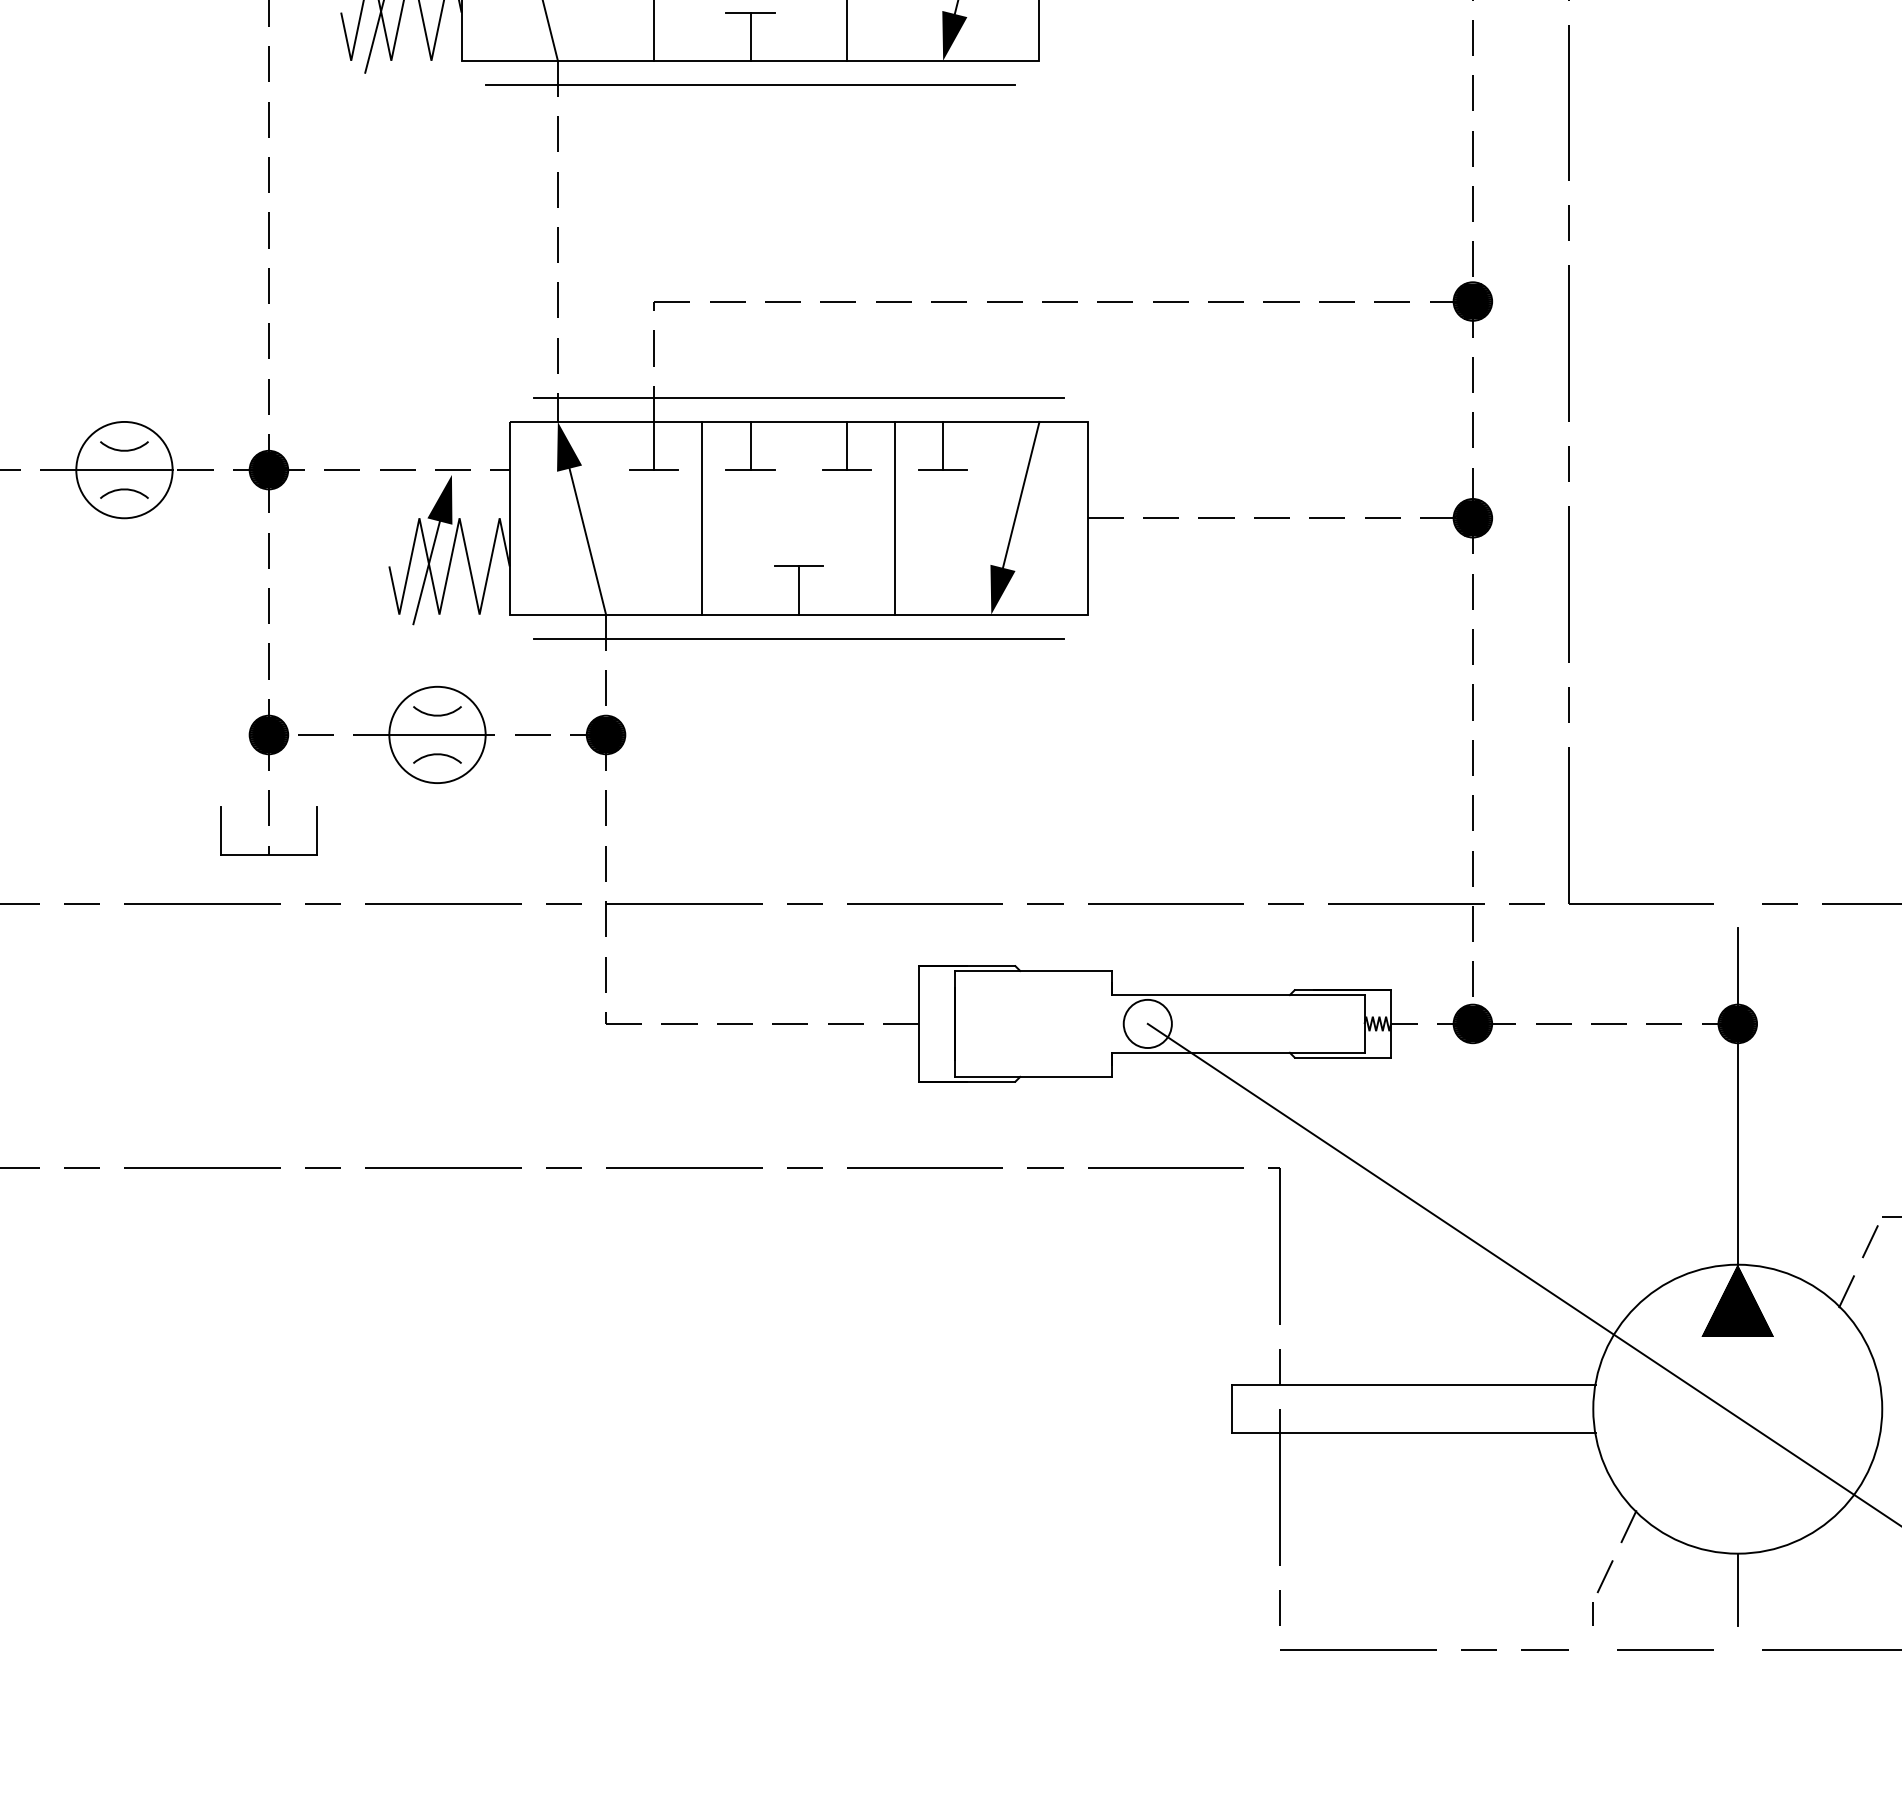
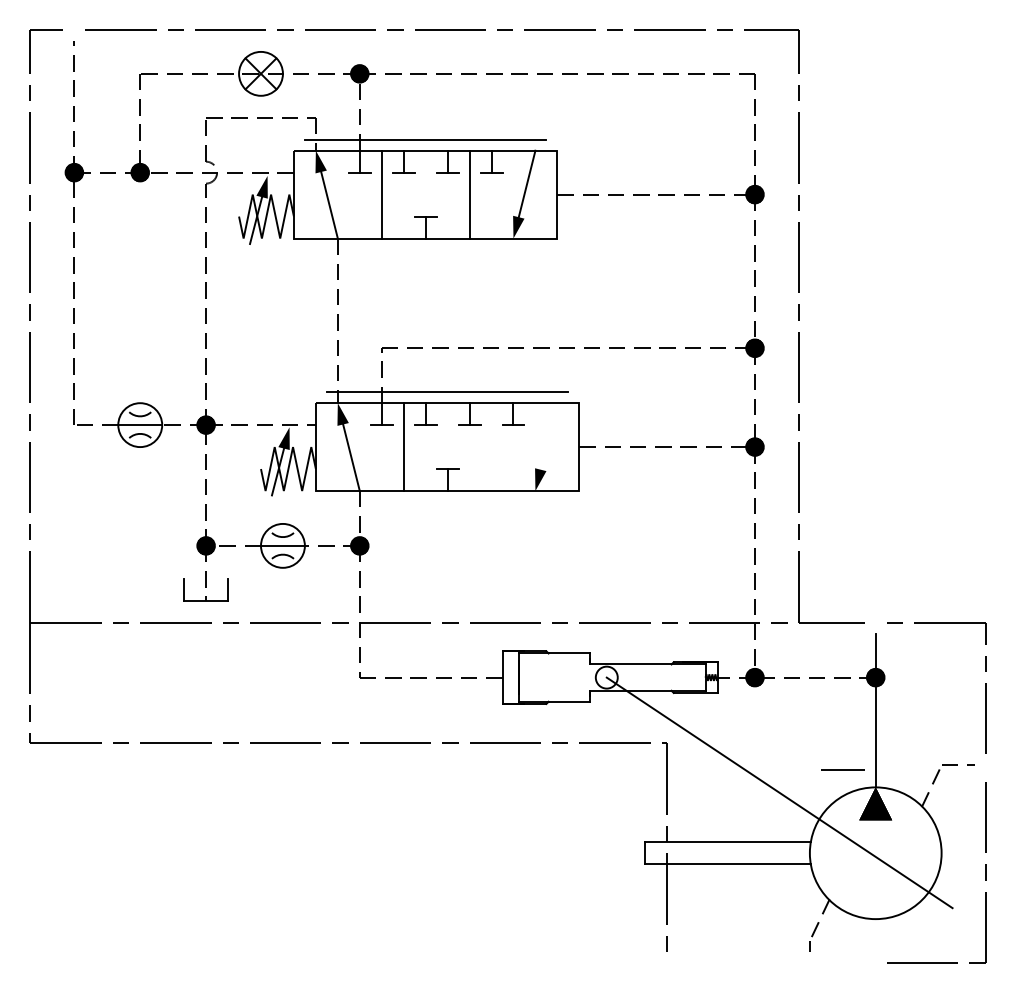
line: (750, 84) -> (425, 249), removed
line: (1019, 495) -> (548, 436), removed
line: (894, 519) -> (491, 447), removed
line: (798, 637) -> (447, 501), removed
line: (1737, 1589) -> (875, 935), removed
line: (1423, 1648) -> (732, 962), removed
line: (1664, 1648) -> (842, 769), moved

